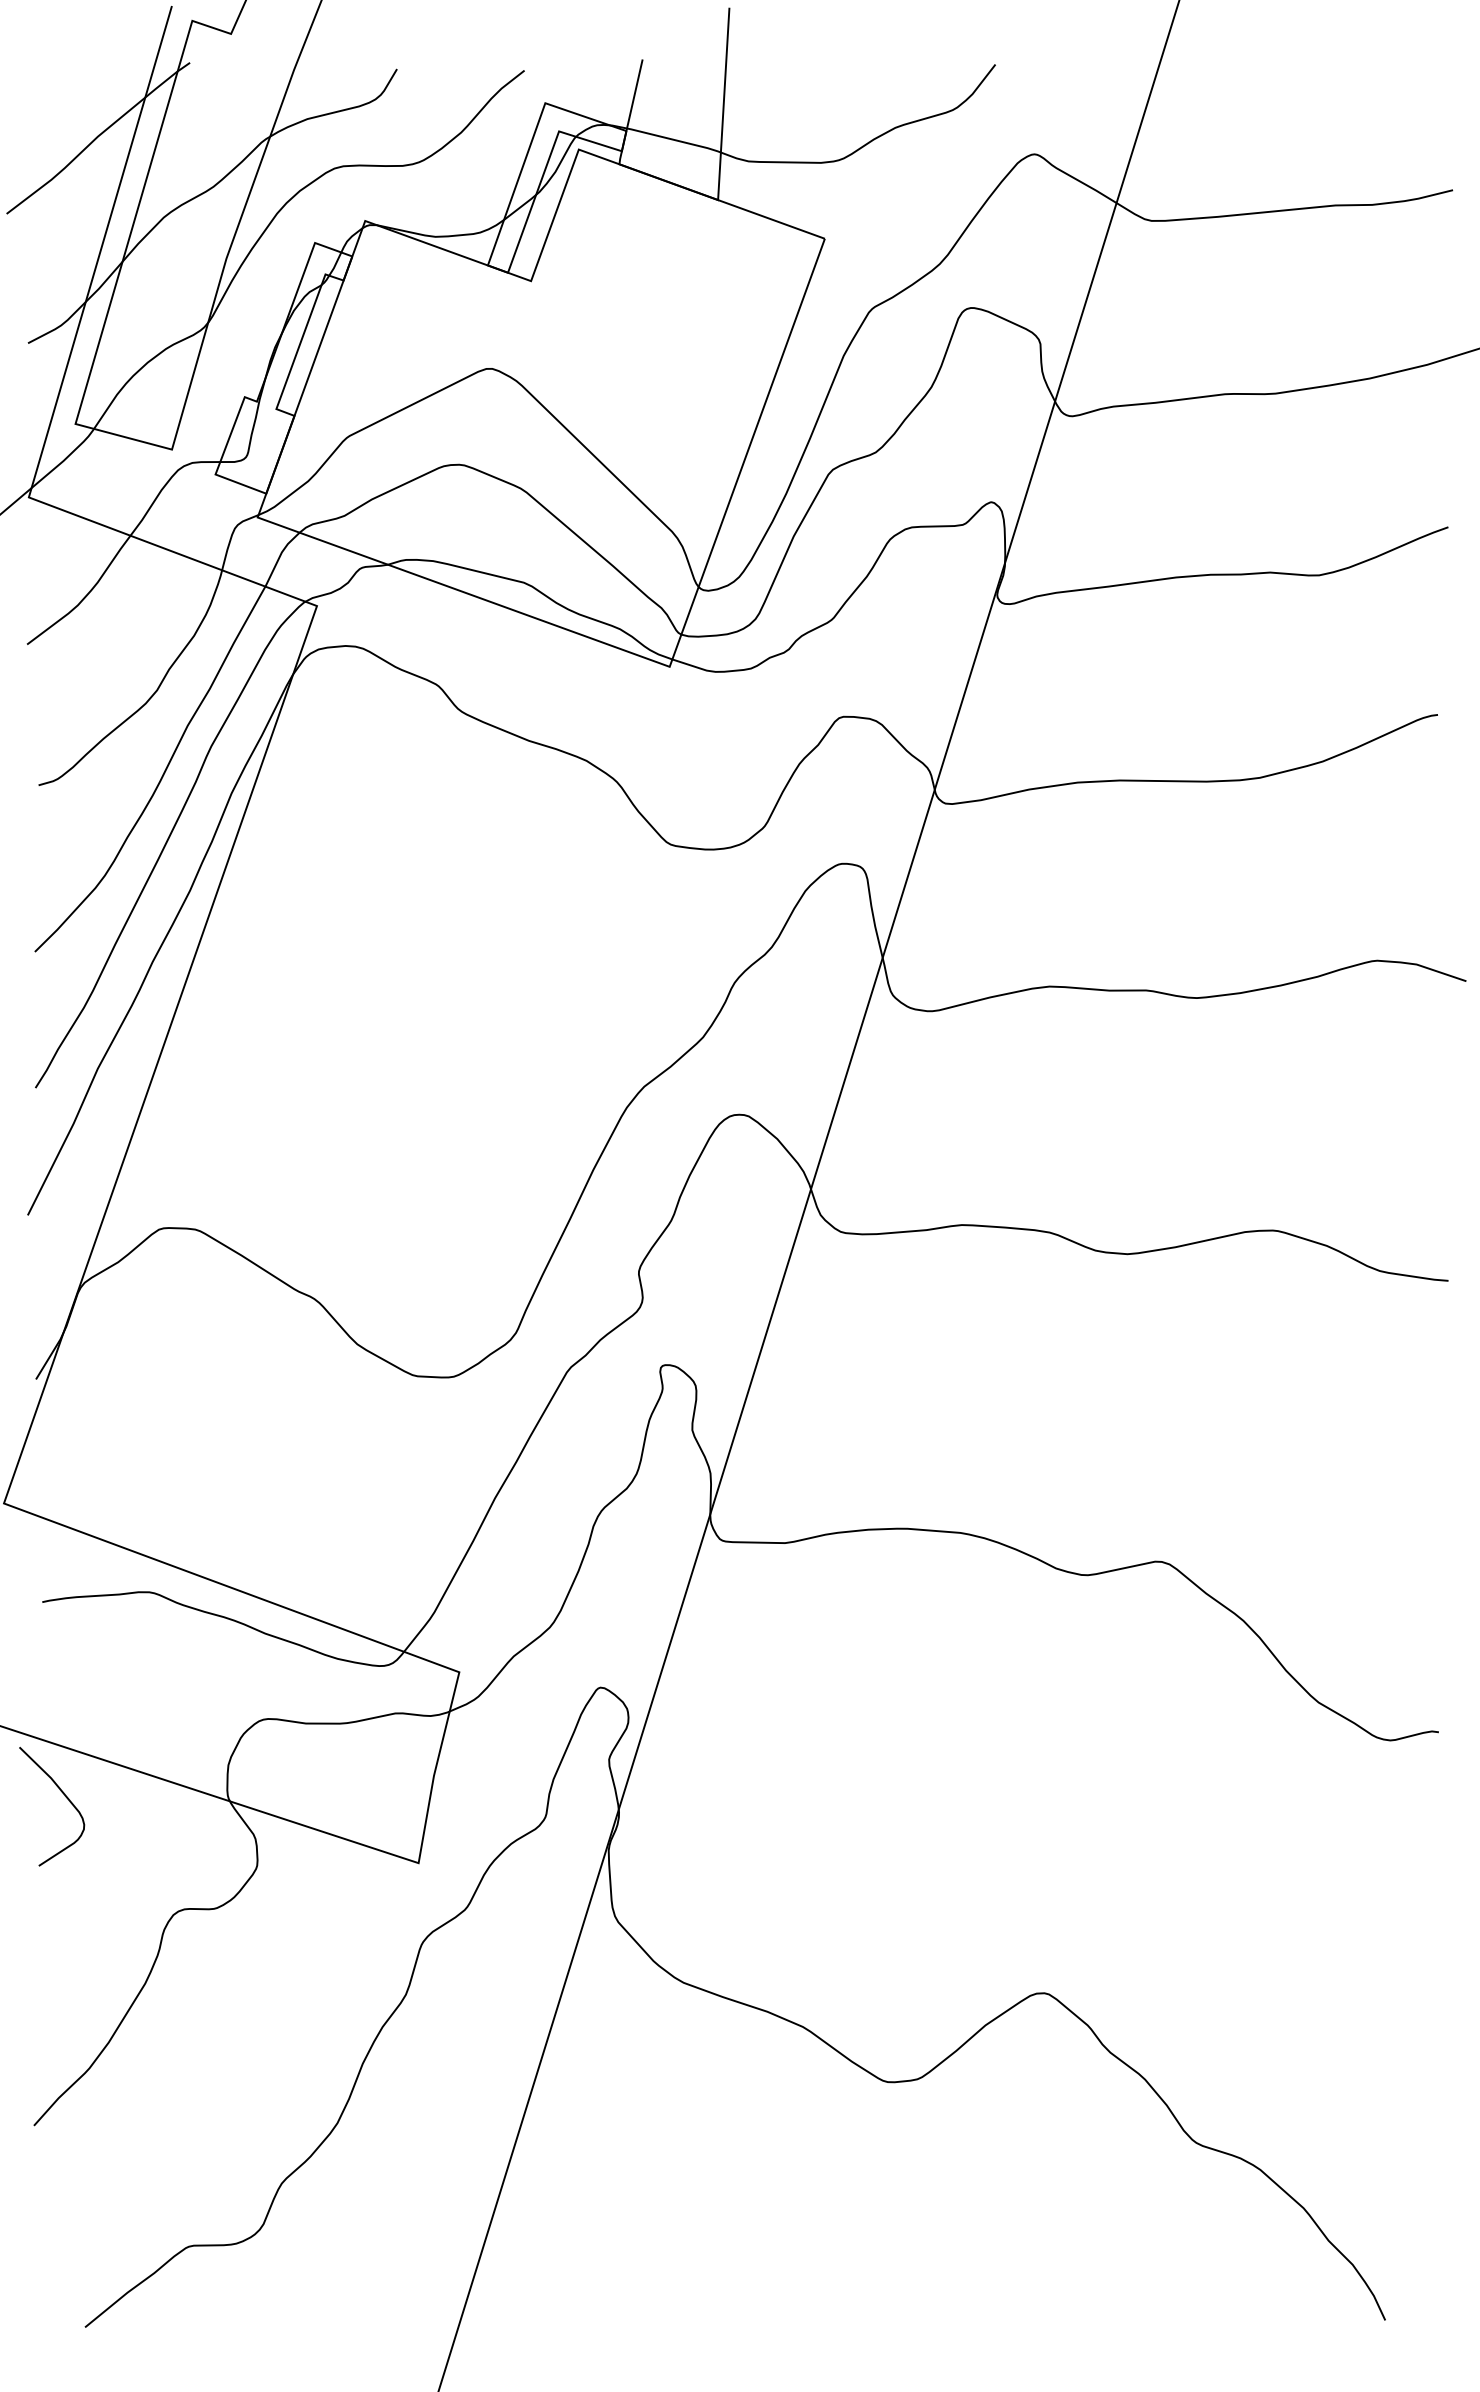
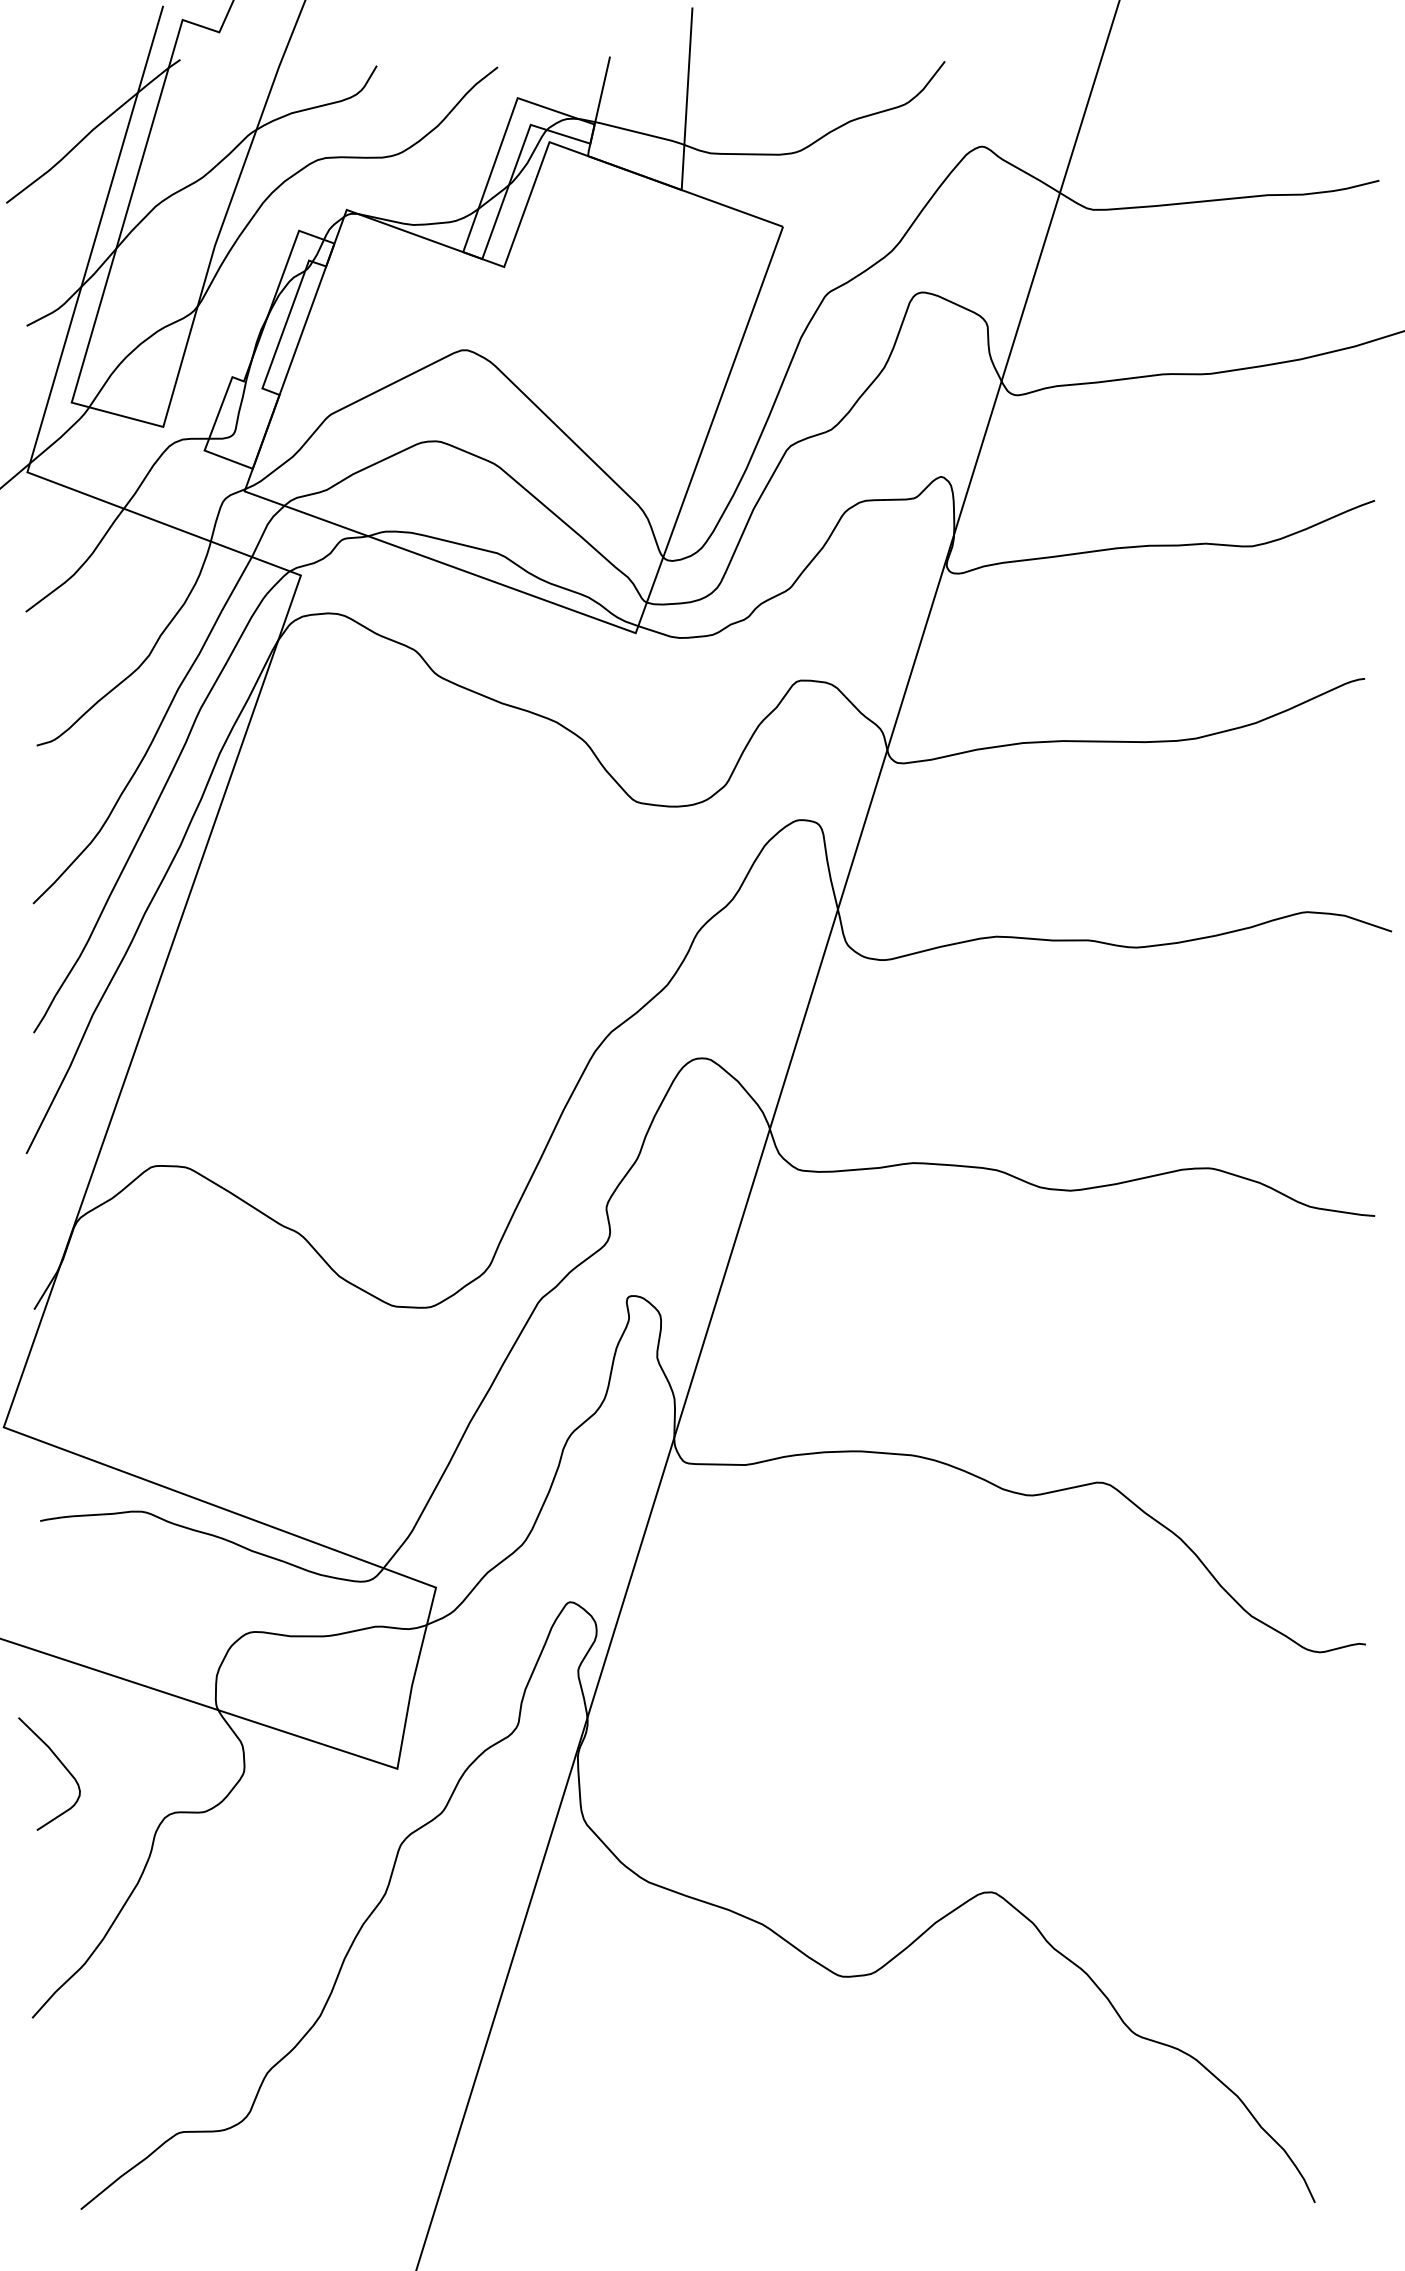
curve: (65, 1797) -> (62, 1765), moved

